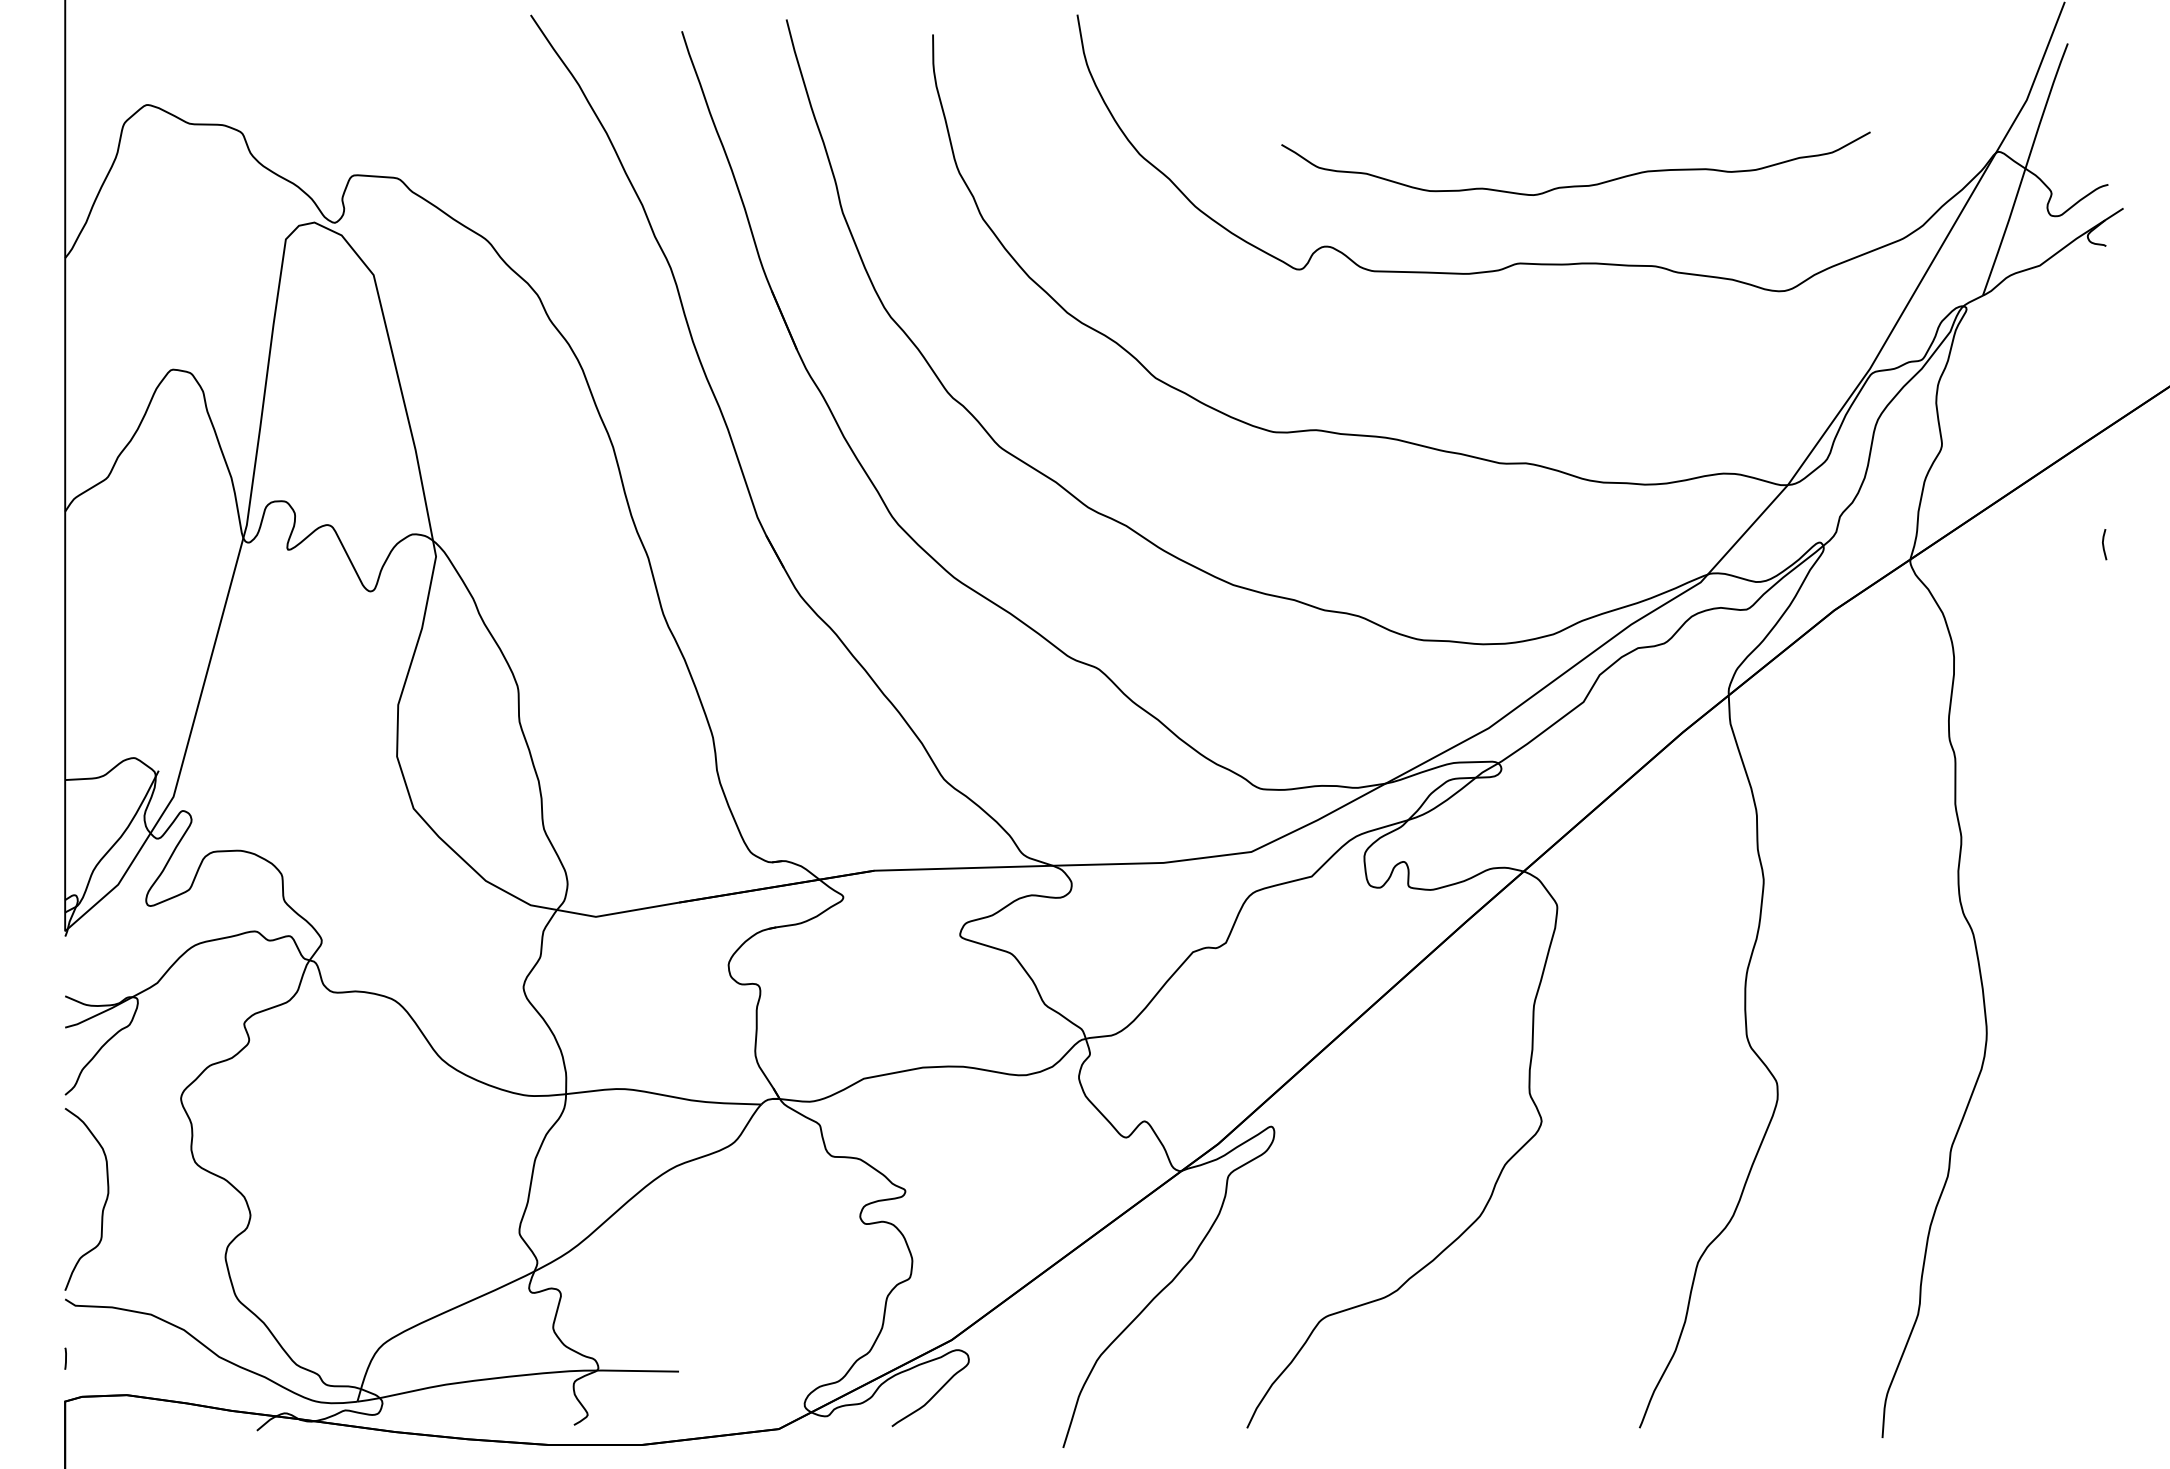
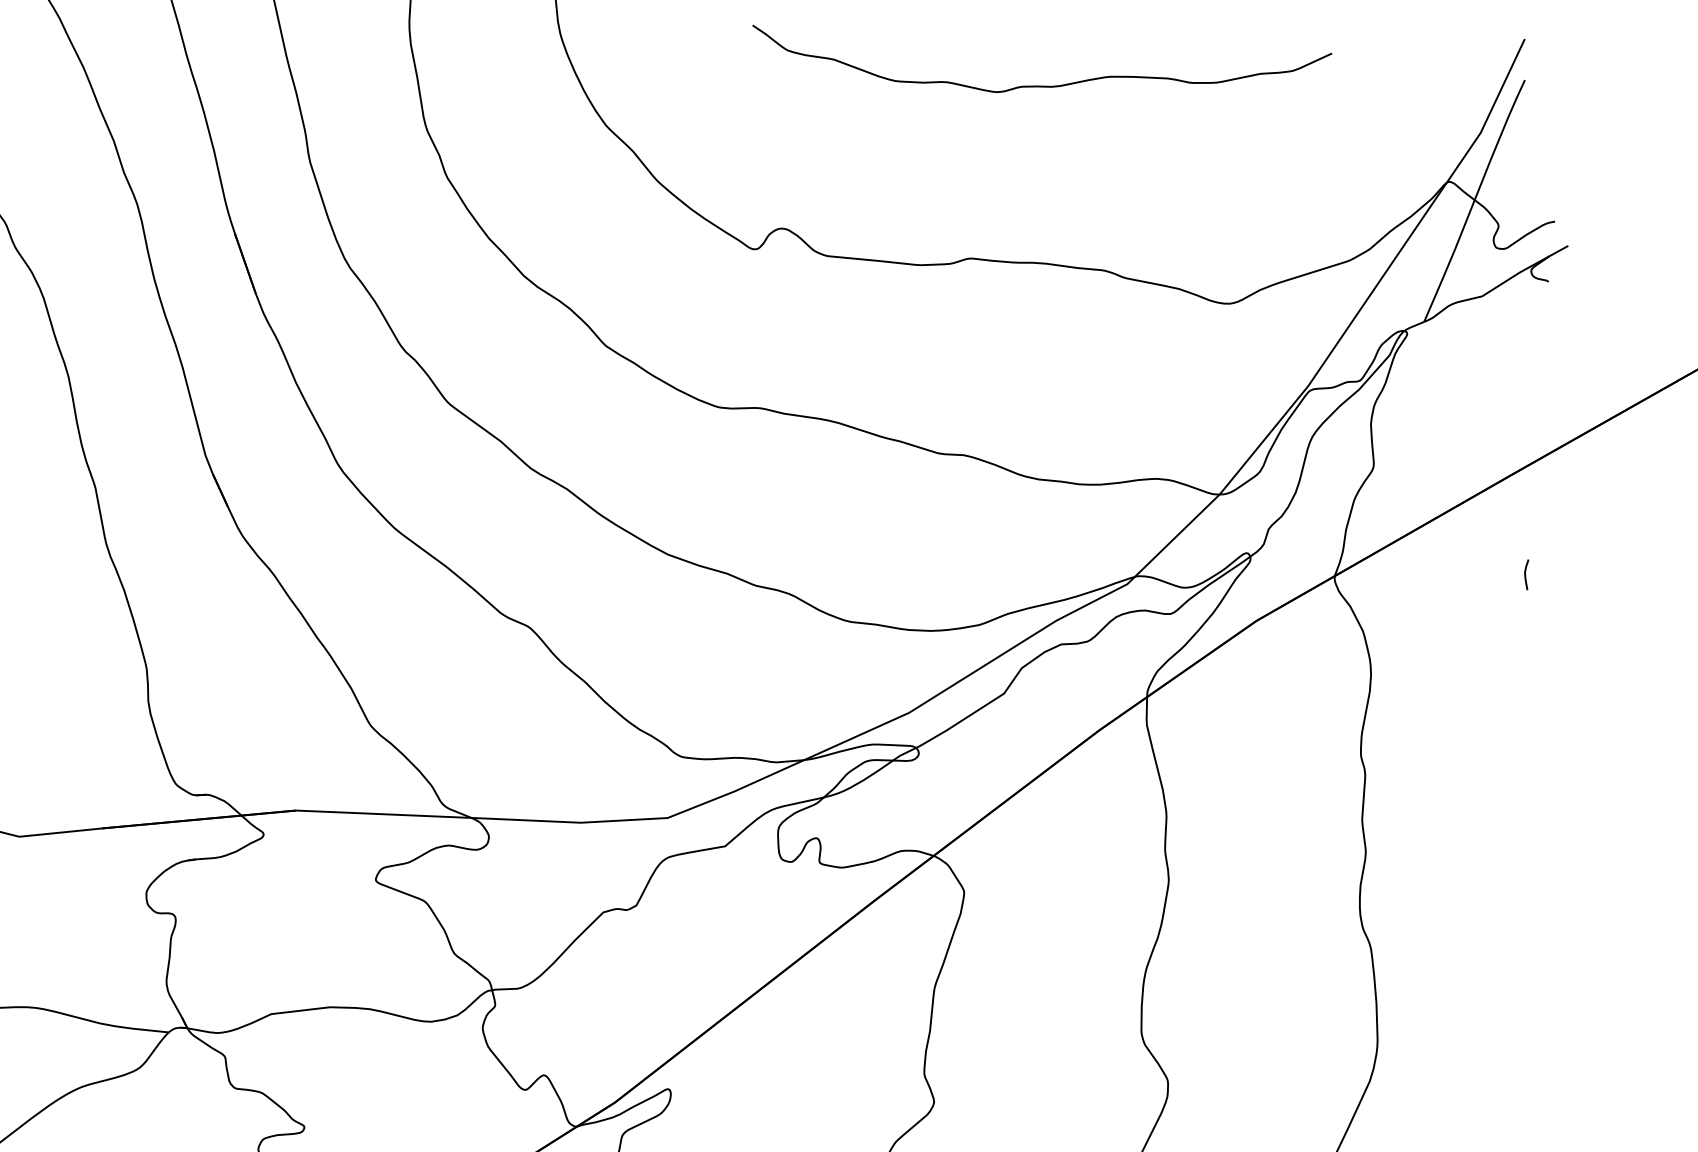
curve: (1575, 185) -> (1038, 85), moved

